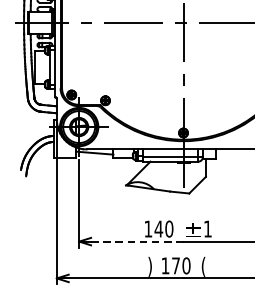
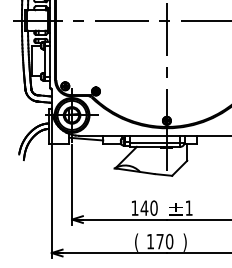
line: (132, 241) -> (120, 219), dashed -> solid
text: (150, 266) -> (136, 242), ) -> (
text: (202, 266) -> (184, 242), ( -> )

